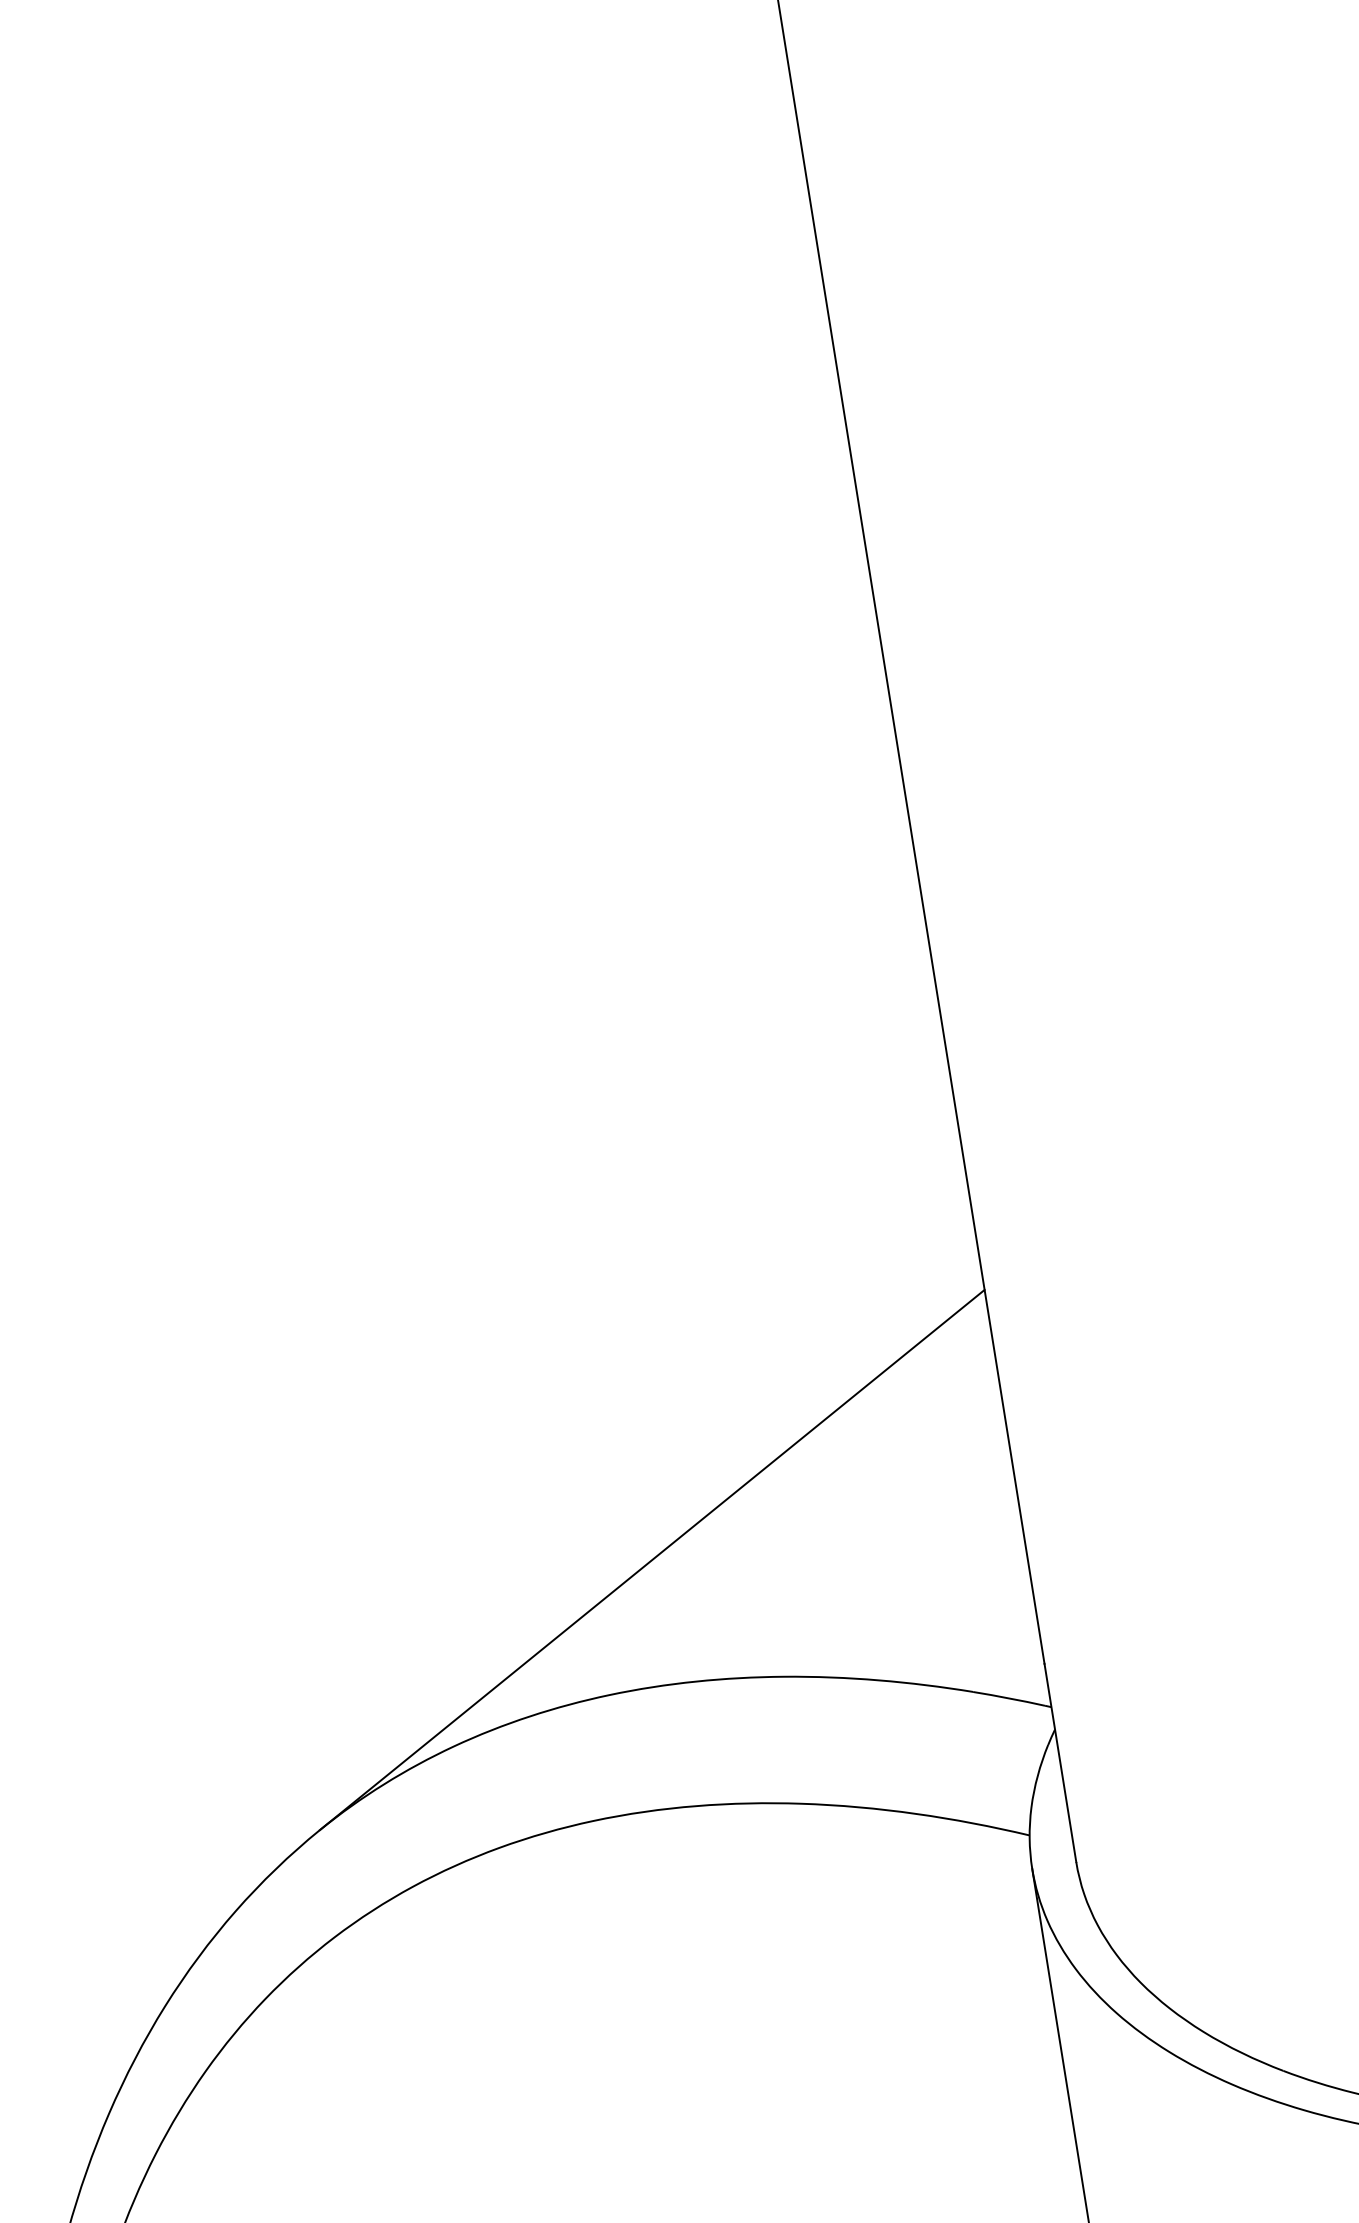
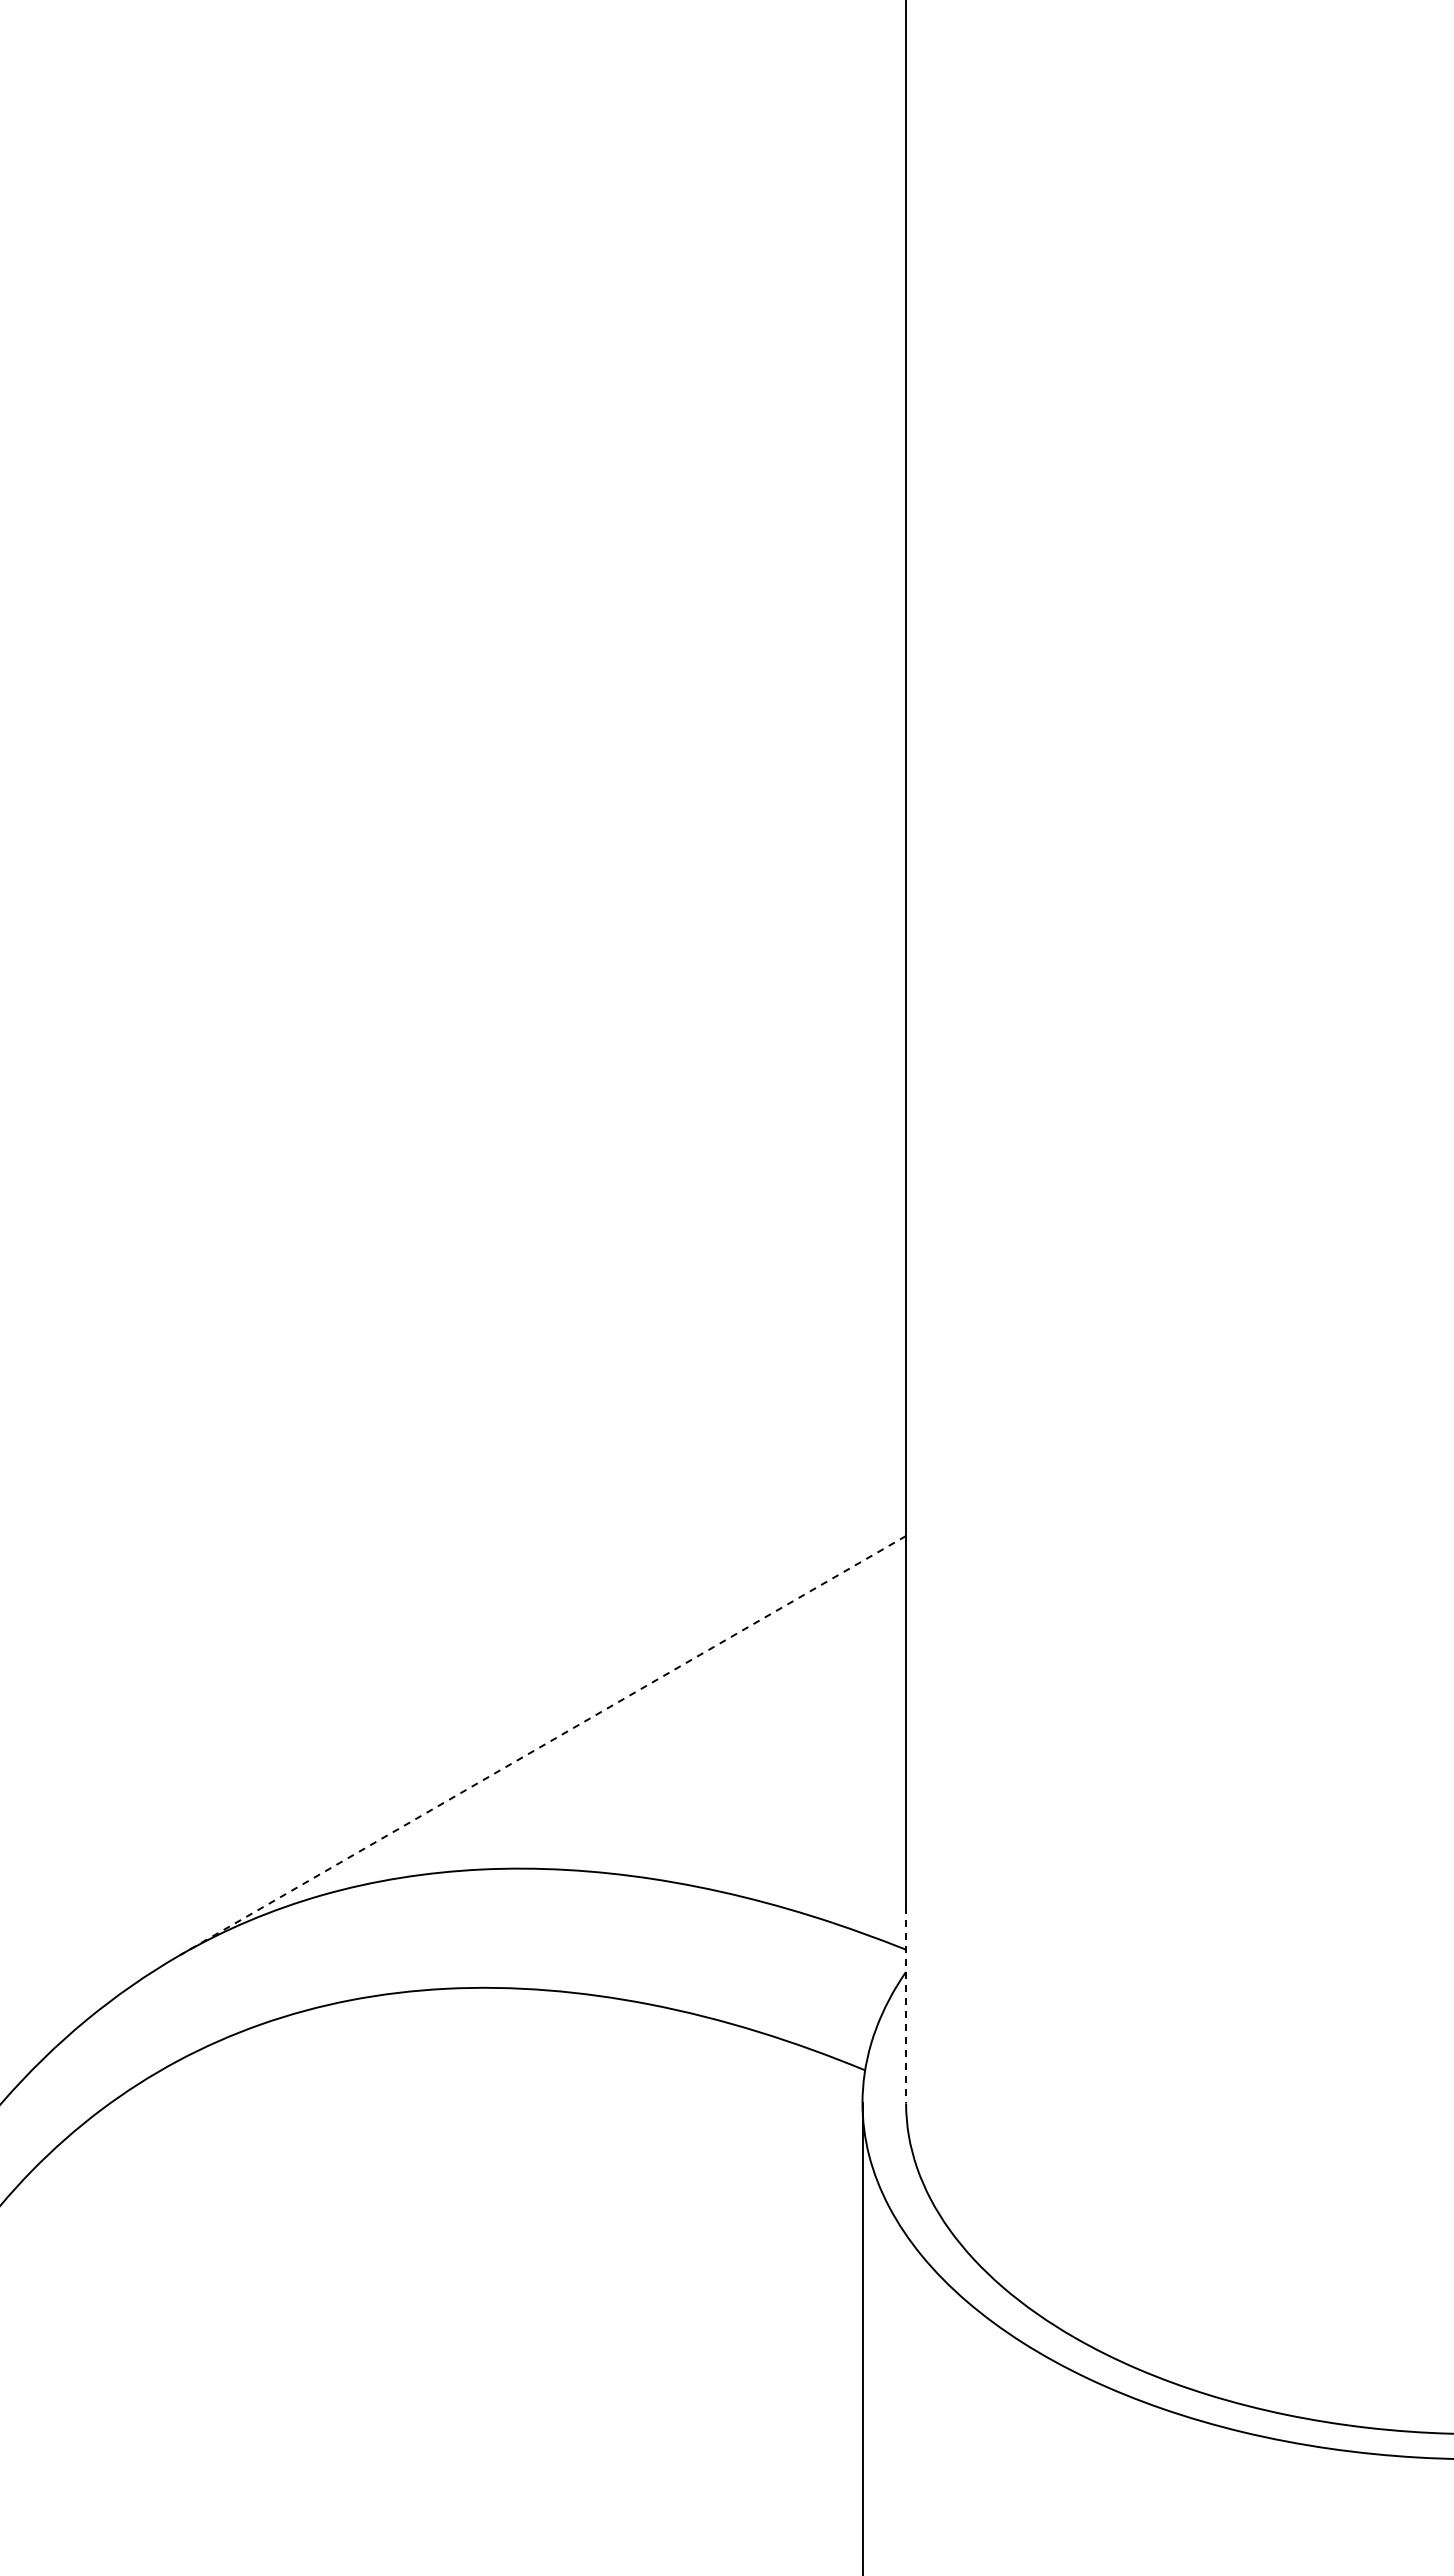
line: (651, 1559) -> (542, 1745), solid -> dashed
line: (1060, 1763) -> (906, 2005), solid -> dashed

